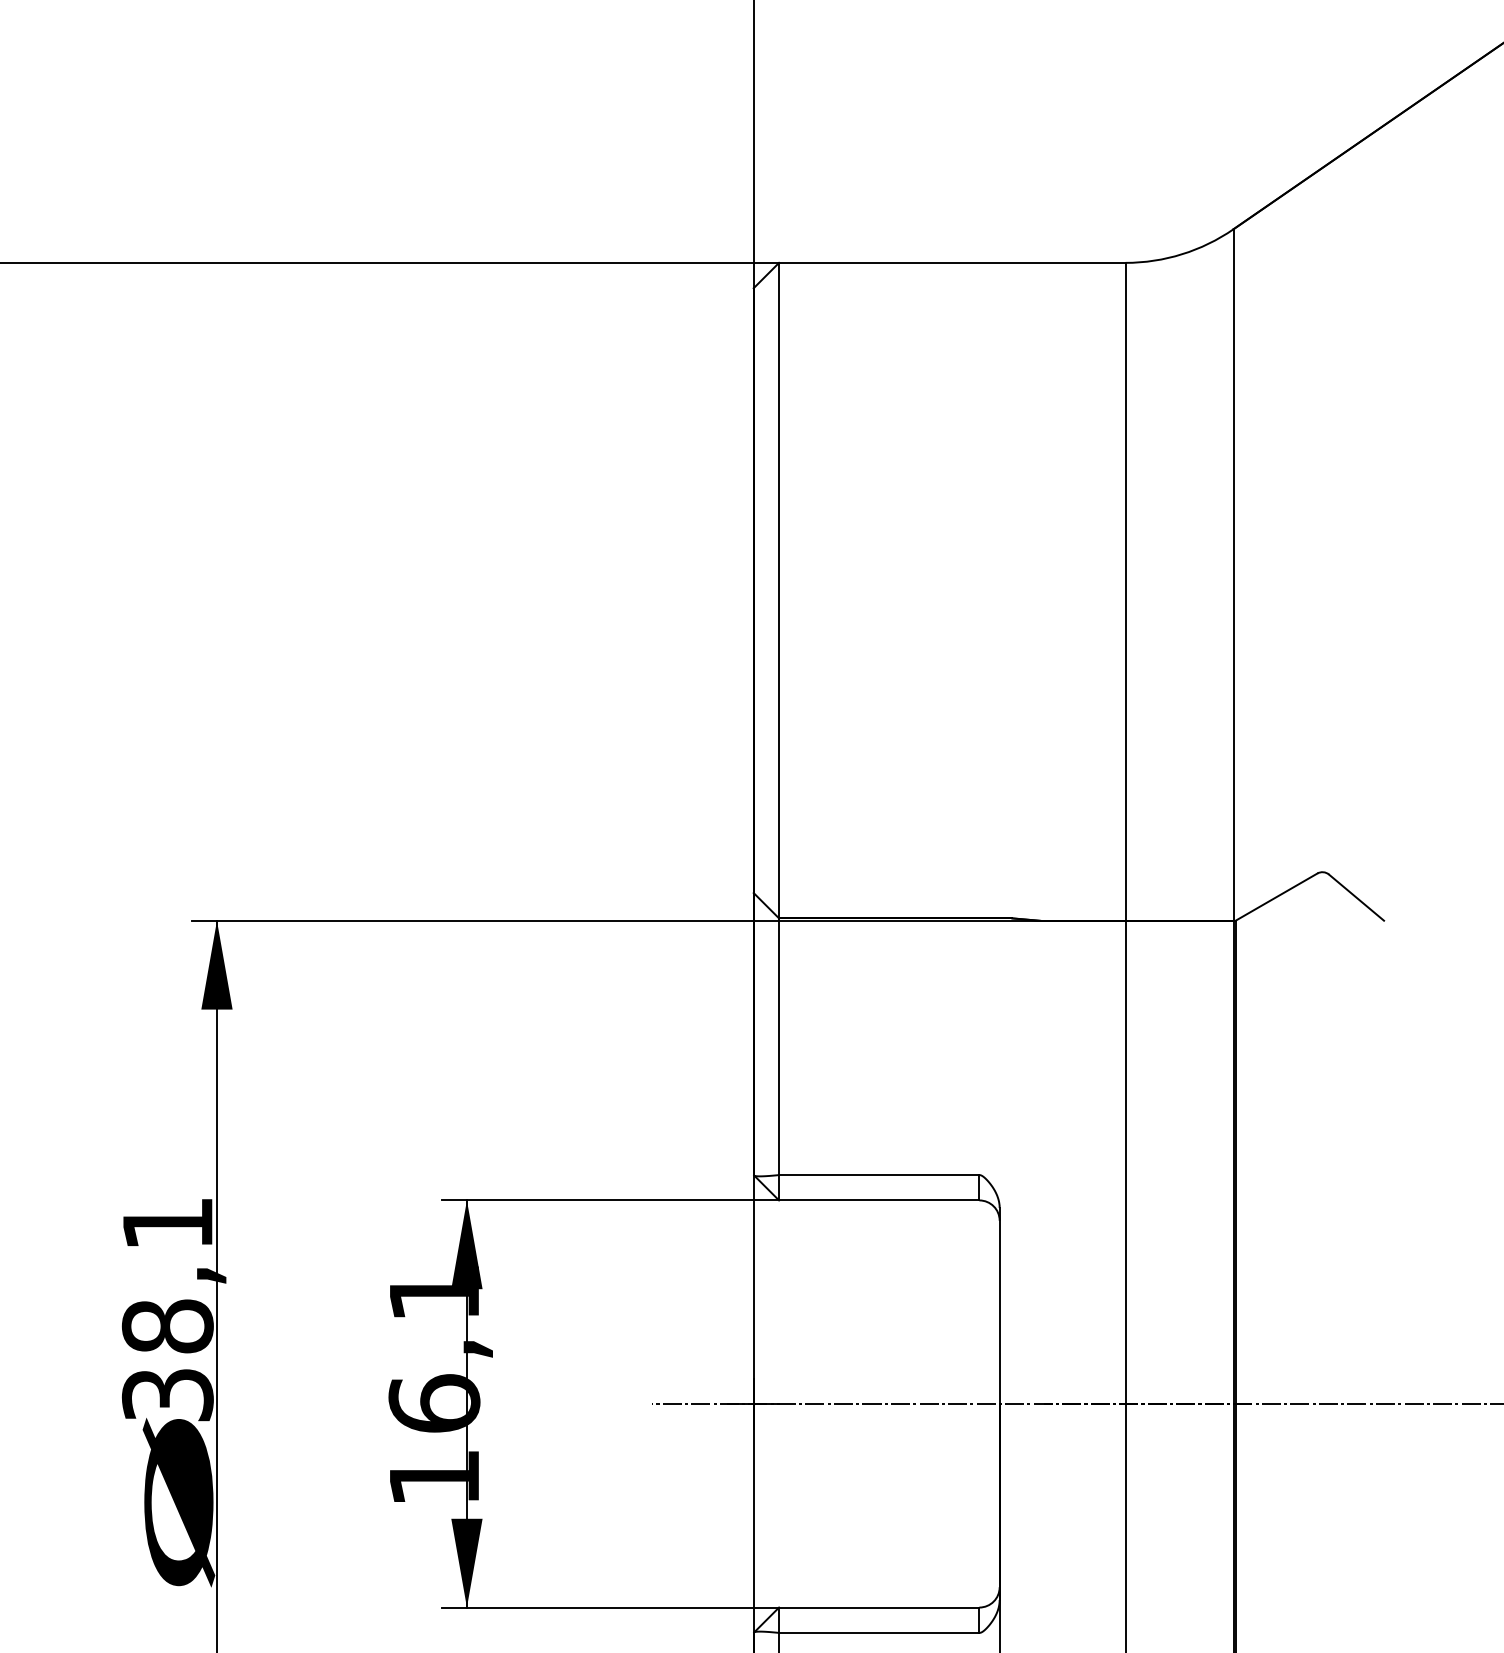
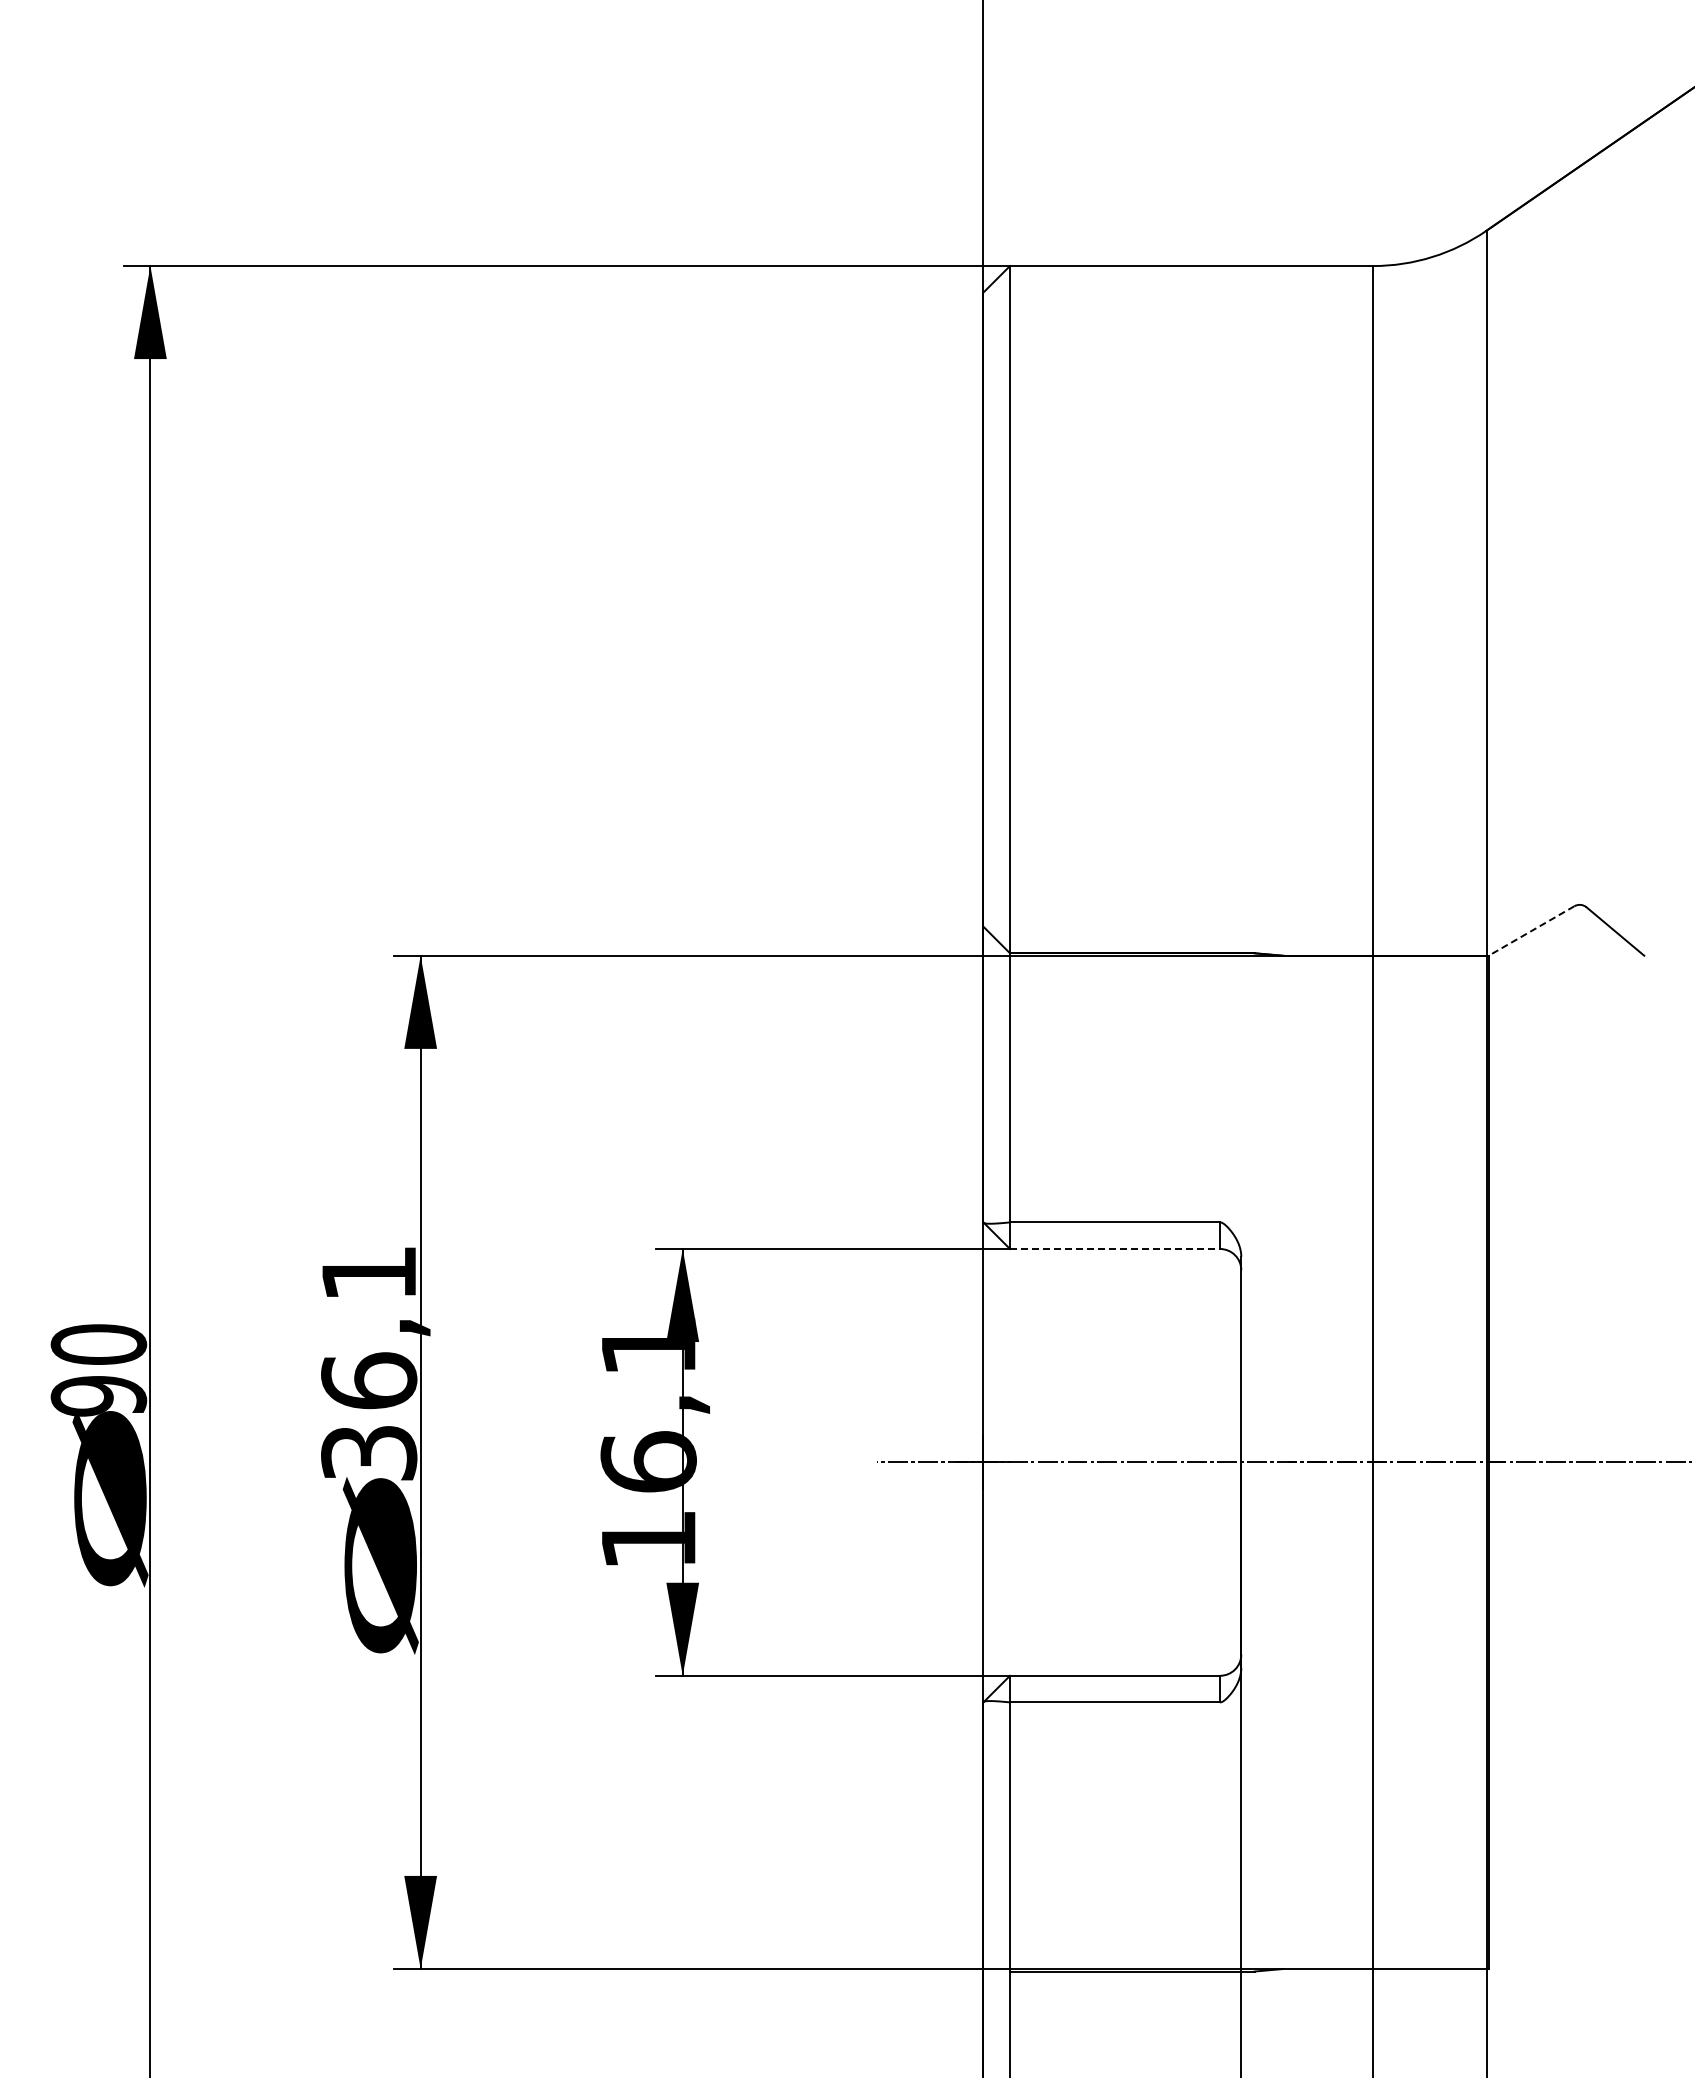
line: (1276, 897) -> (1531, 931), solid -> dashed
line: (879, 1199) -> (1115, 1248), solid -> dashed
text: (168, 1325) -> (369, 1380), 38,1 -> 36,1

